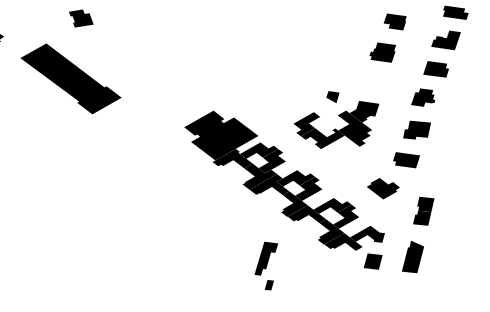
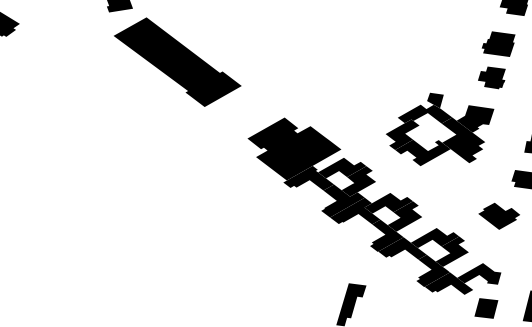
part: (70, 78) -> (176, 61), moved
fill: (377, 79) -> (491, 78), added
fill: (324, 107) -> (424, 113), added

